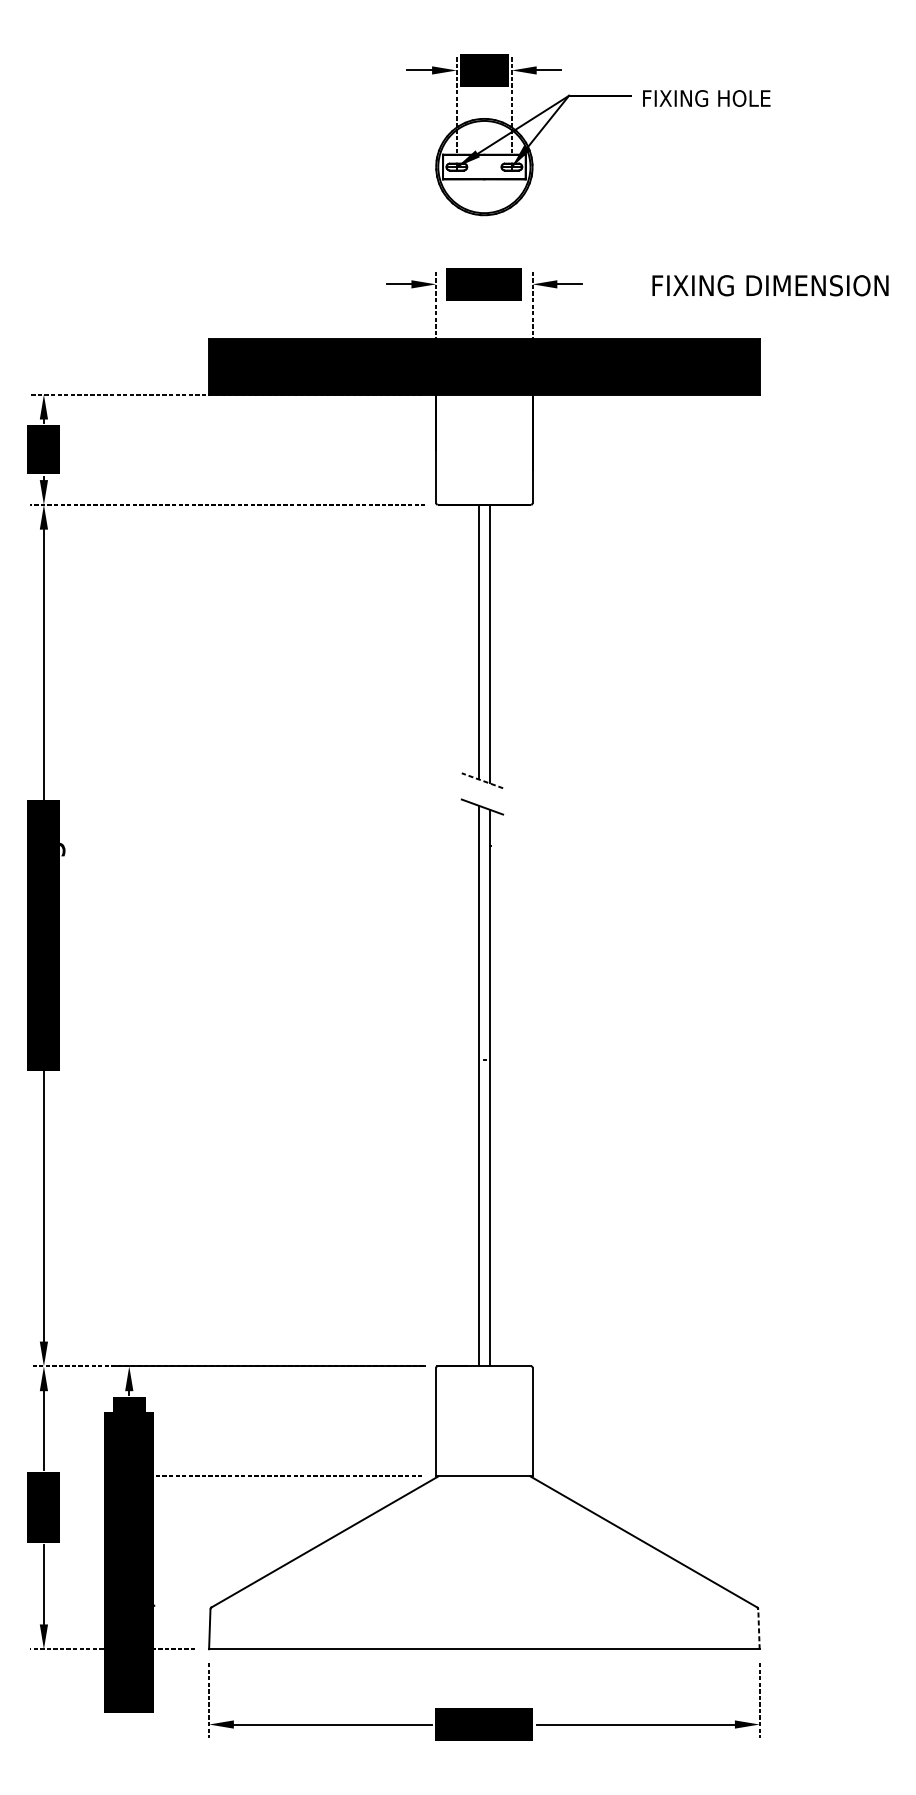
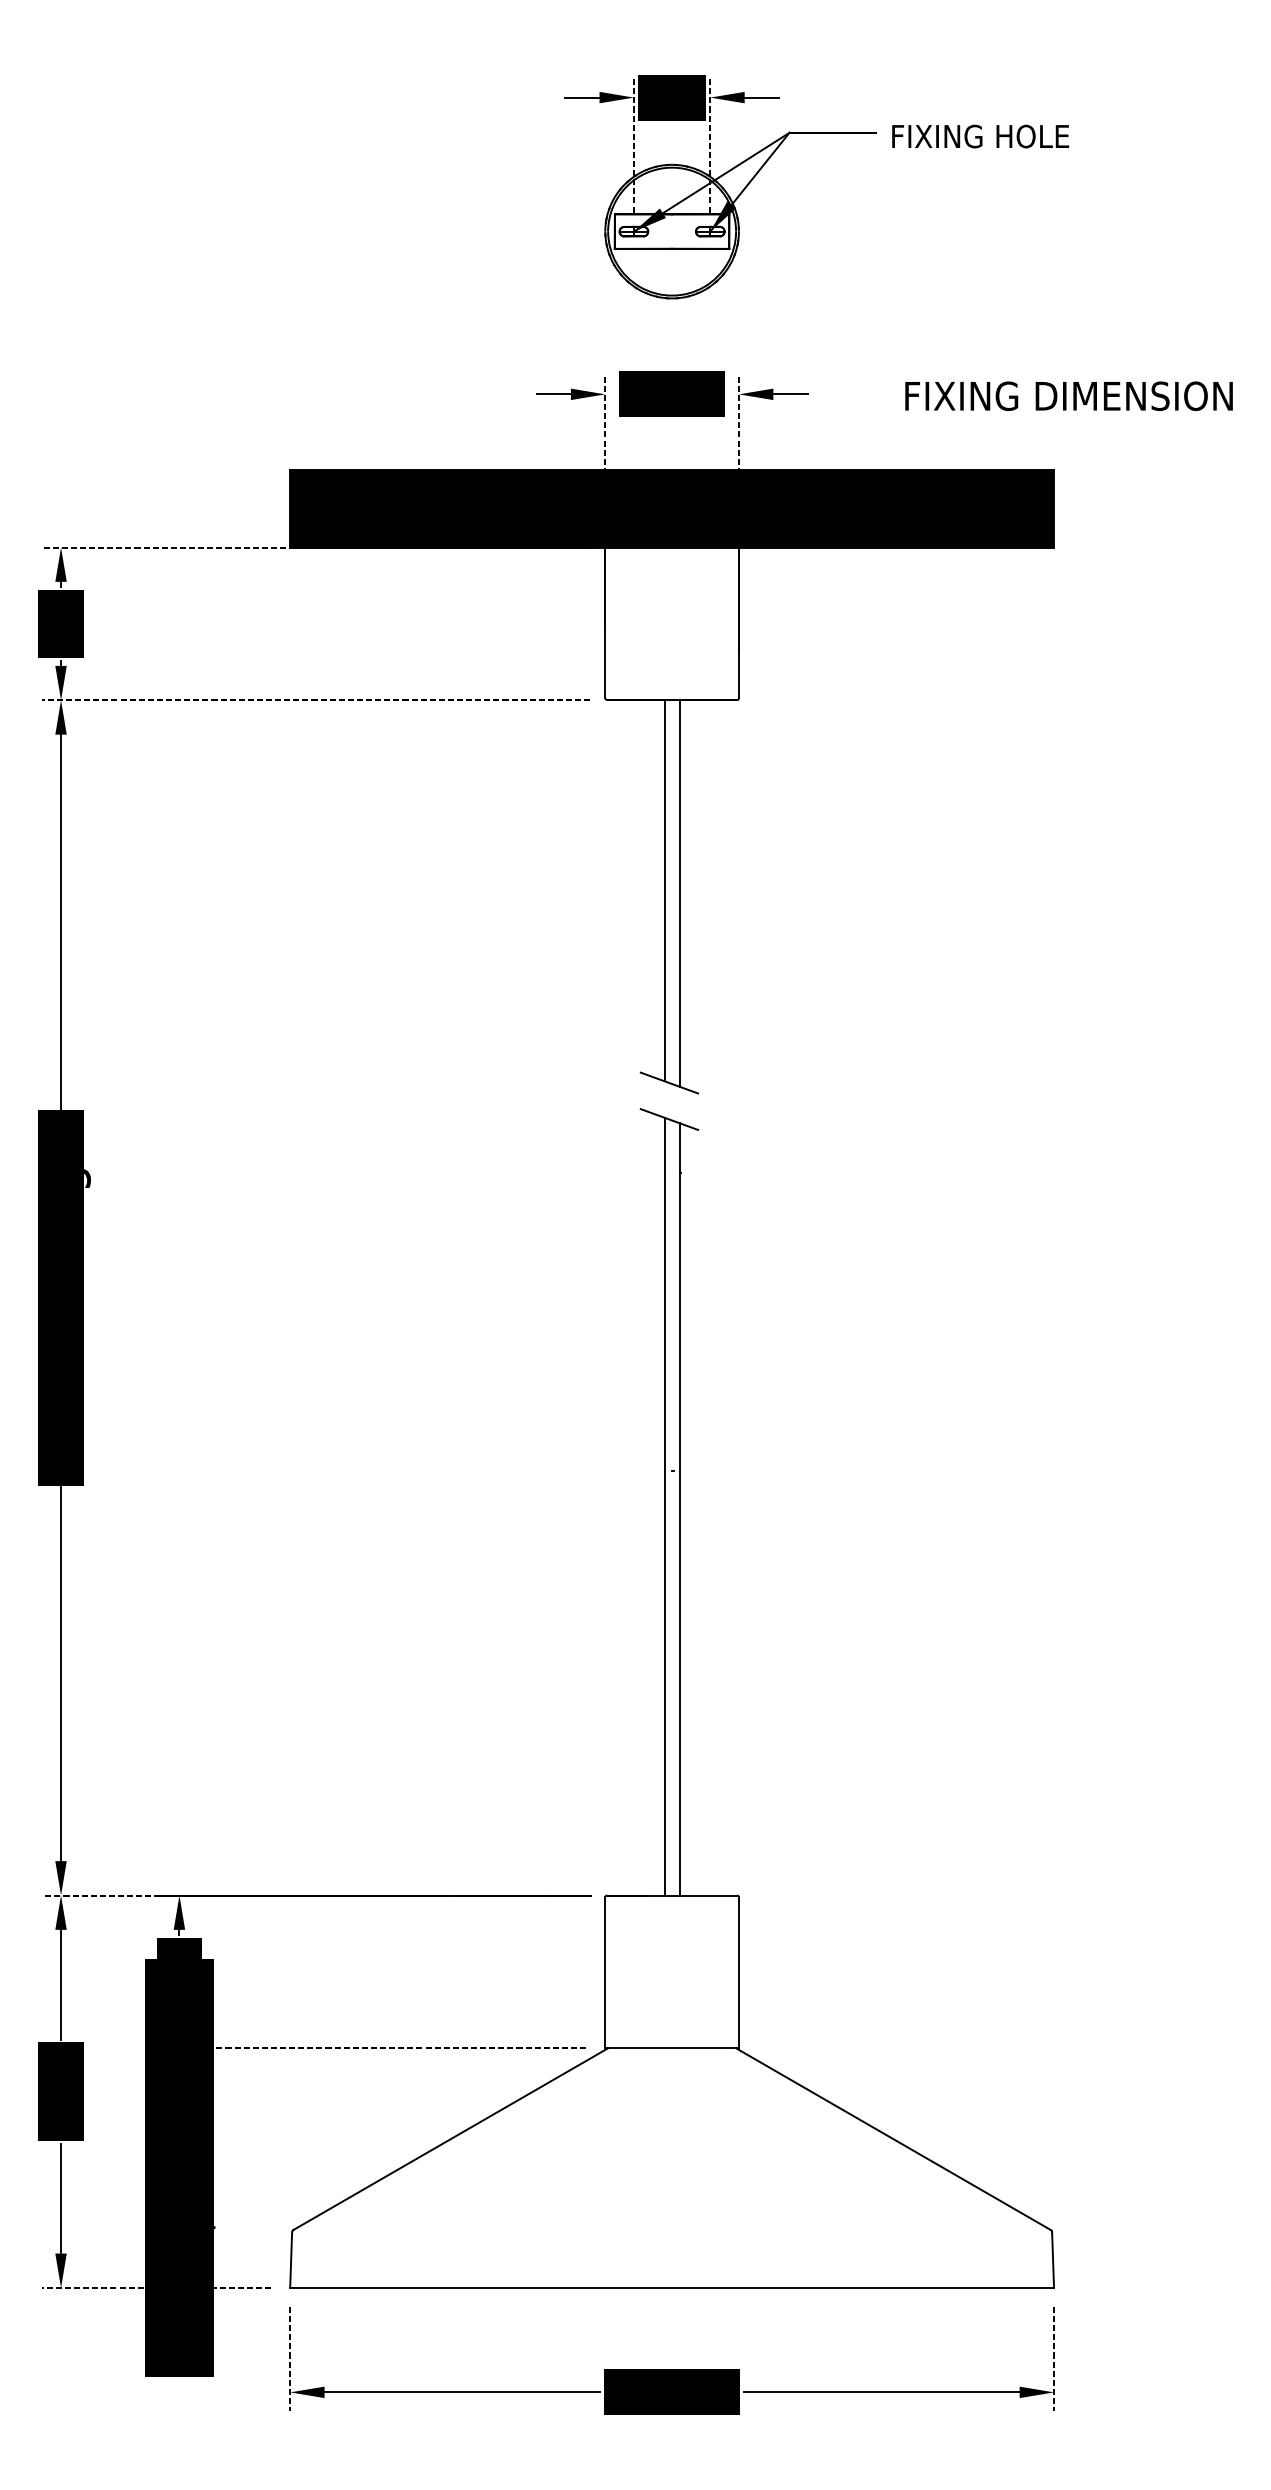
line: (481, 780) -> (668, 1082), dashed -> solid
line: (759, 1629) -> (1053, 2260), dashed -> solid

